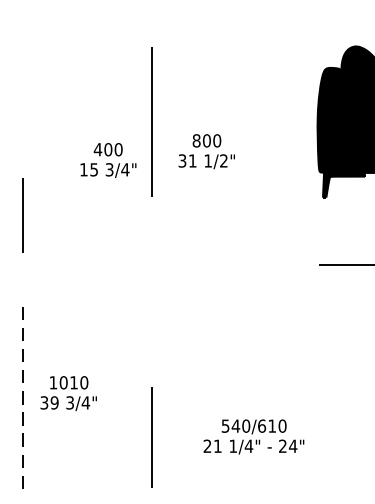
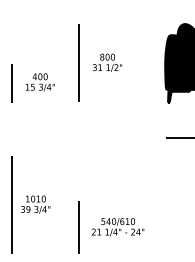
text: (206, 151) -> (107, 62), moved
text: (108, 160) -> (40, 82), moved
line: (22, 216) -> (11, 83), moved
line: (22, 393) -> (11, 204), dashed -> solid
text: (254, 437) -> (118, 227), moved

